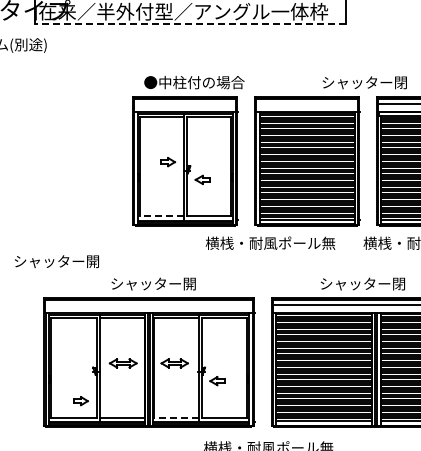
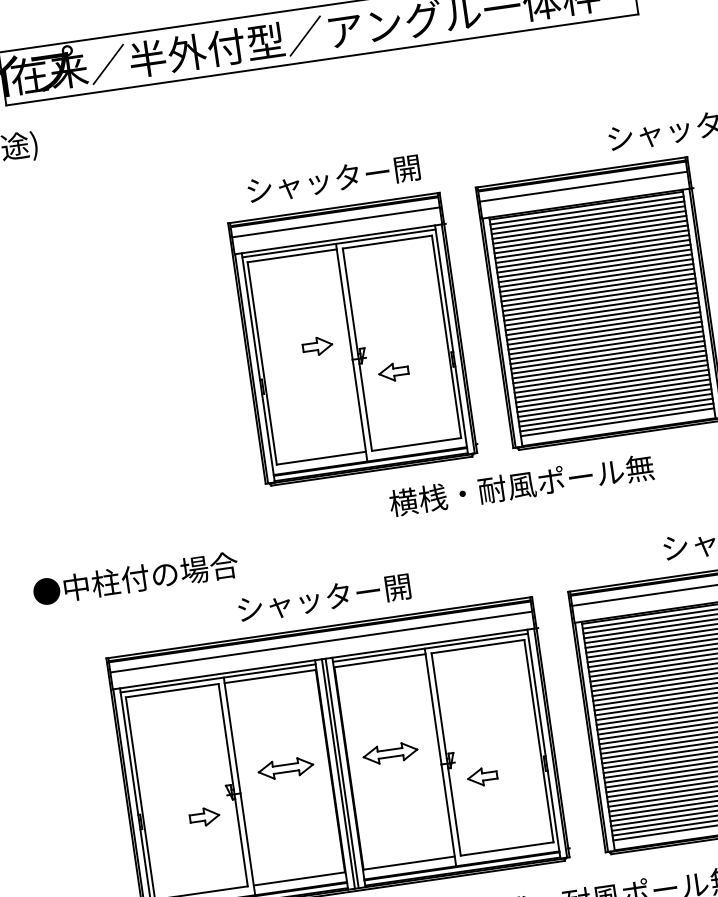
line: (189, 24) -> (321, 60), dashed -> solid
text: (194, 82) -> (348, 176), ●中柱付の場合 -> シャッター開
line: (185, 103) -> (336, 222), added
line: (307, 103) -> (584, 186), added
line: (161, 216) -> (320, 458), dashed -> solid
text: (270, 242) -> (521, 483), moved
text: (63, 261) -> (134, 578), シャッター開 -> ●中柱付の場合
line: (148, 304) -> (319, 641), added
part: (80, 401) -> (204, 817), moved
line: (175, 417) -> (407, 863), dashed -> solid

